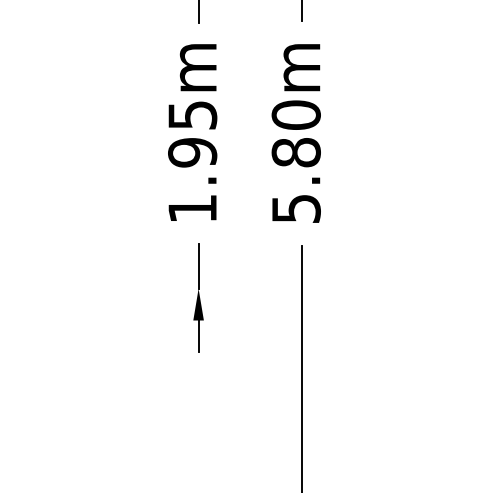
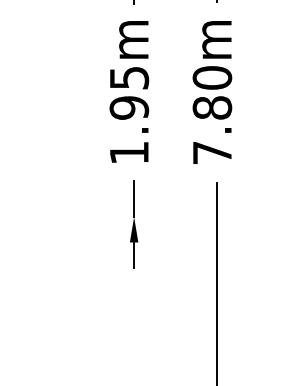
text: (296, 208) -> (212, 152), 5.80m -> 7.80m

